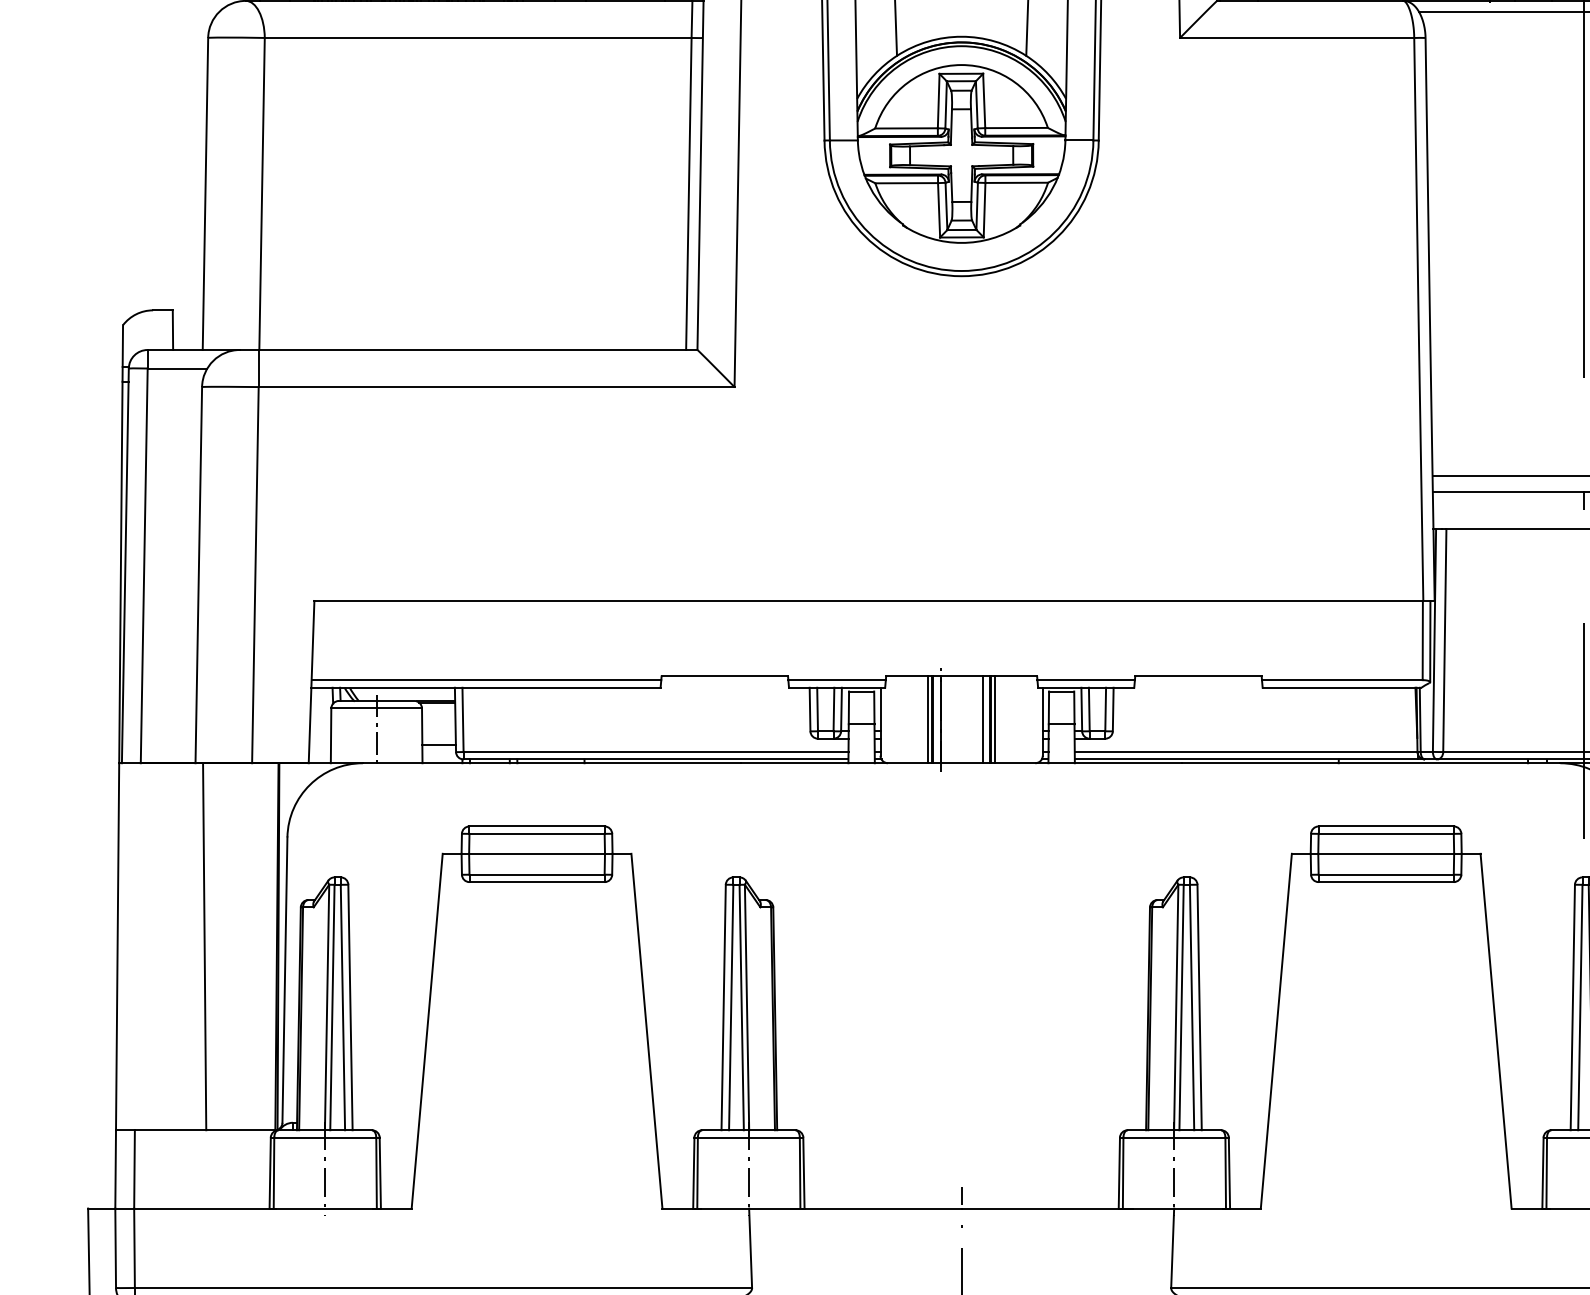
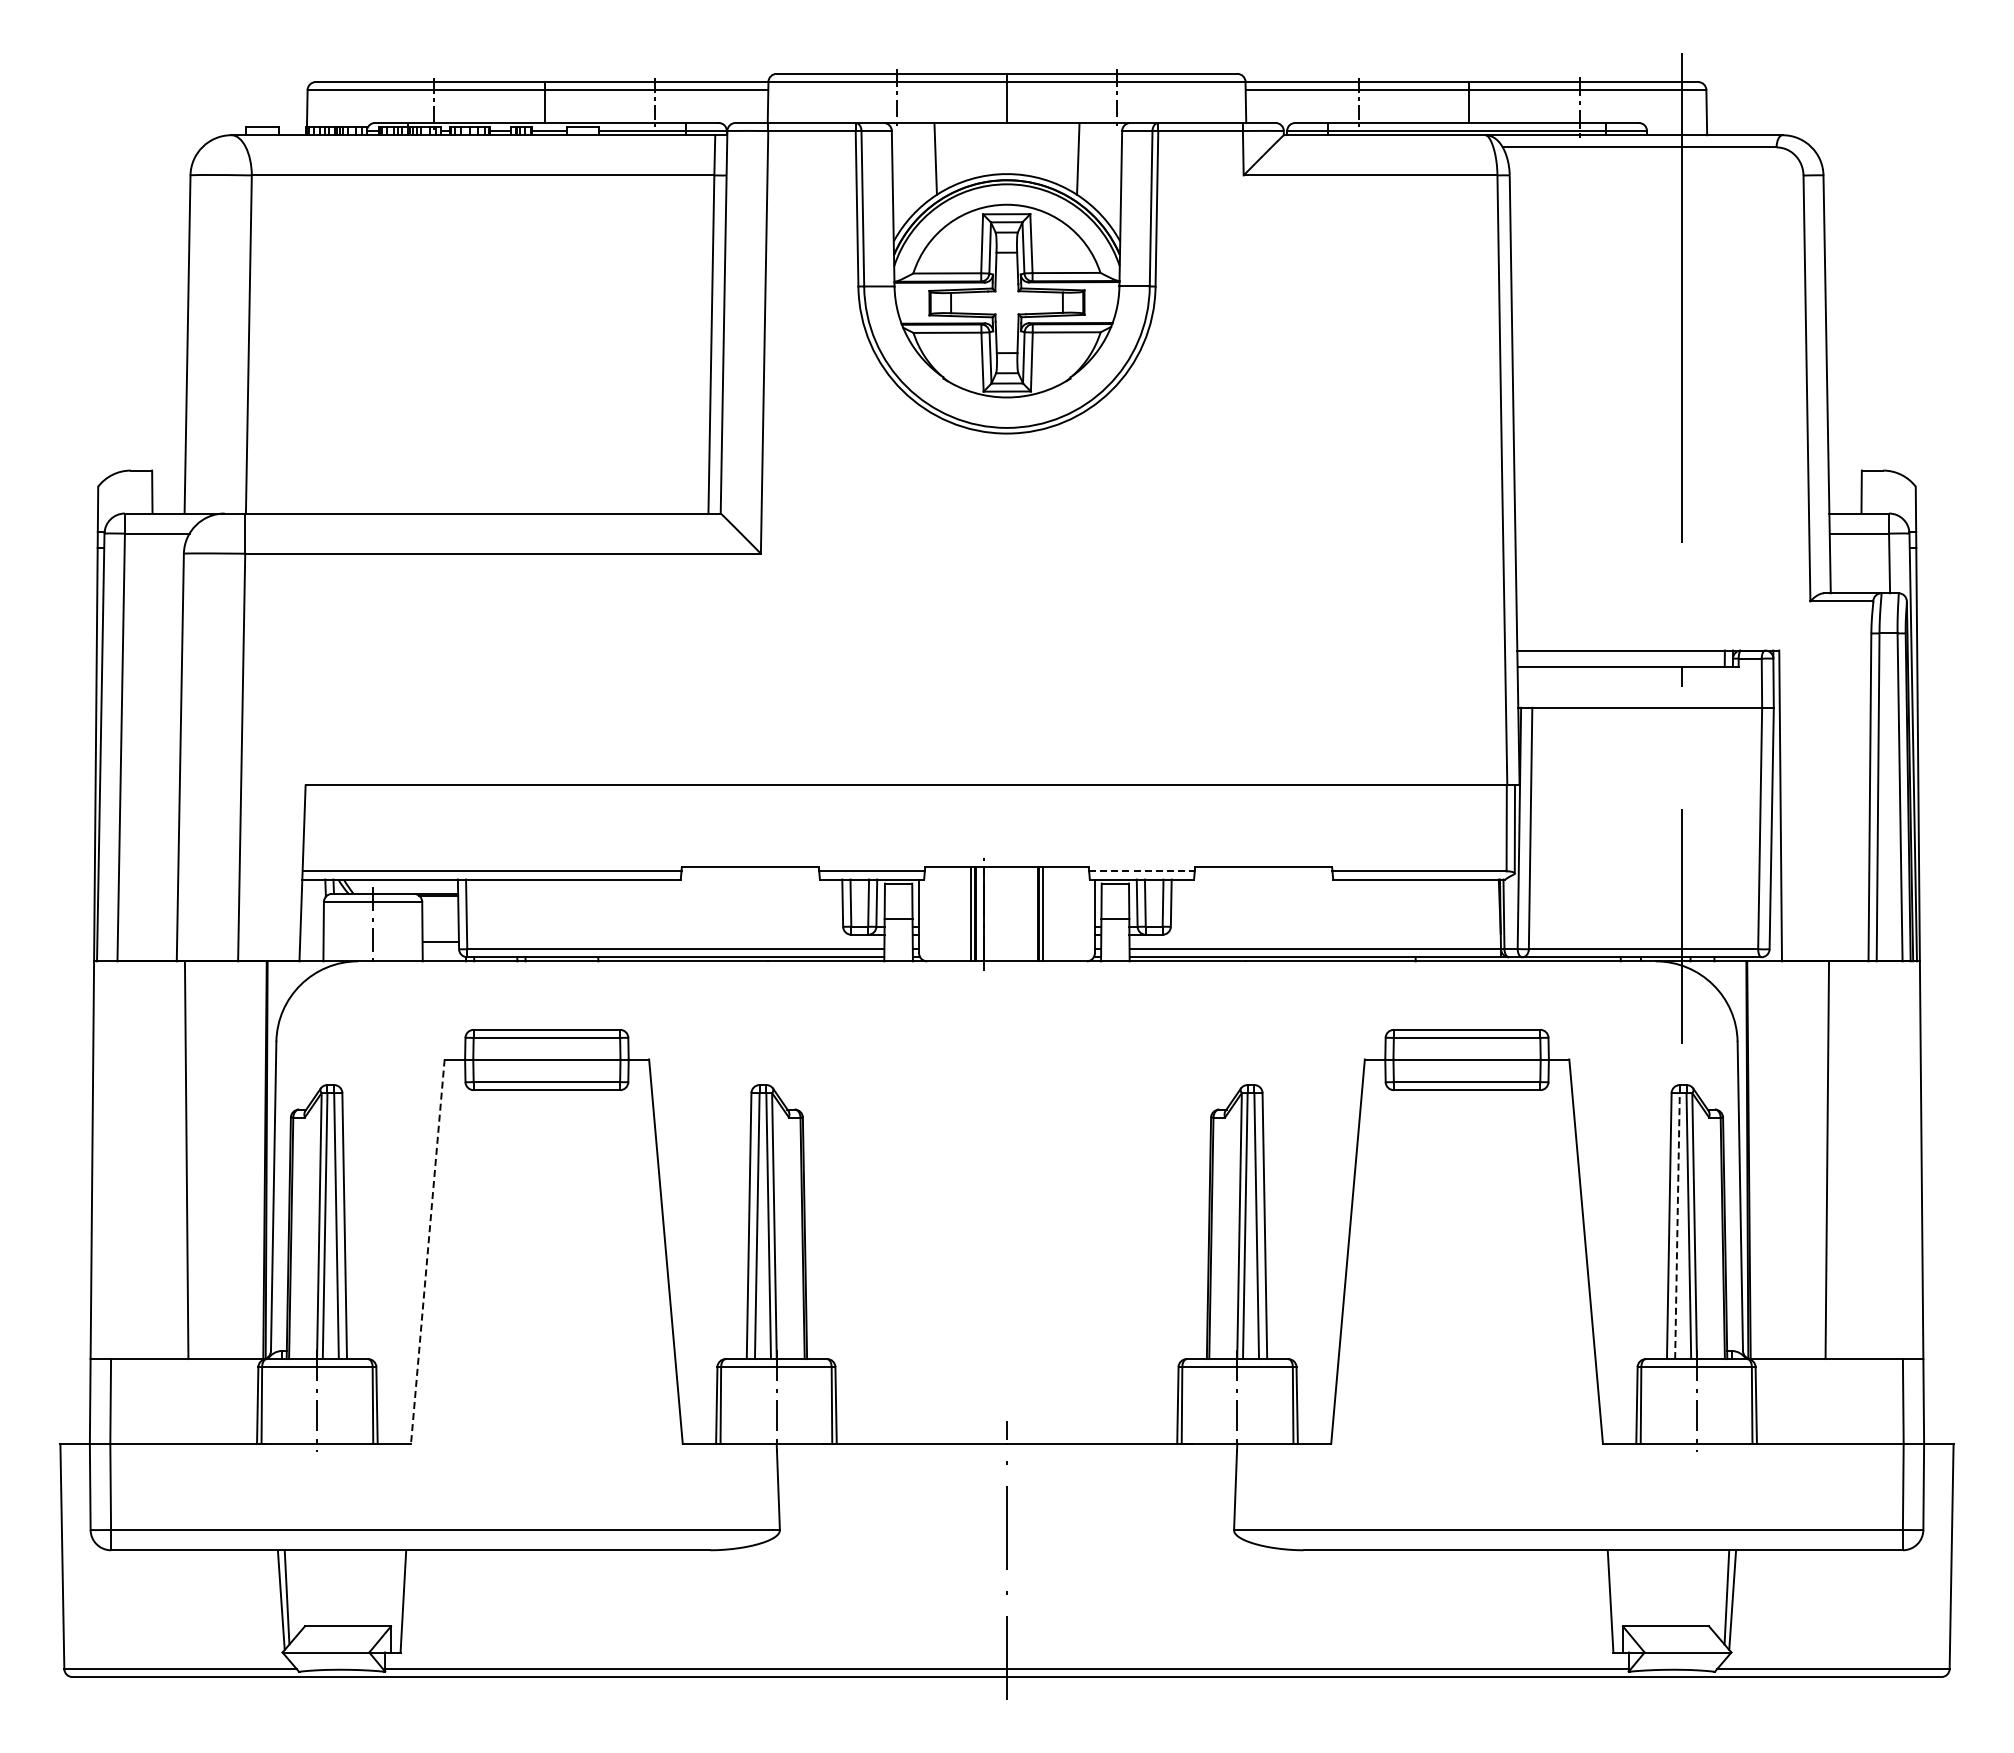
line: (1085, 680) -> (1141, 871), solid -> dashed
line: (982, 720) -> (1029, 914), removed
line: (1580, 1006) -> (1677, 1225), solid -> dashed
line: (426, 1030) -> (427, 1251), solid -> dashed

